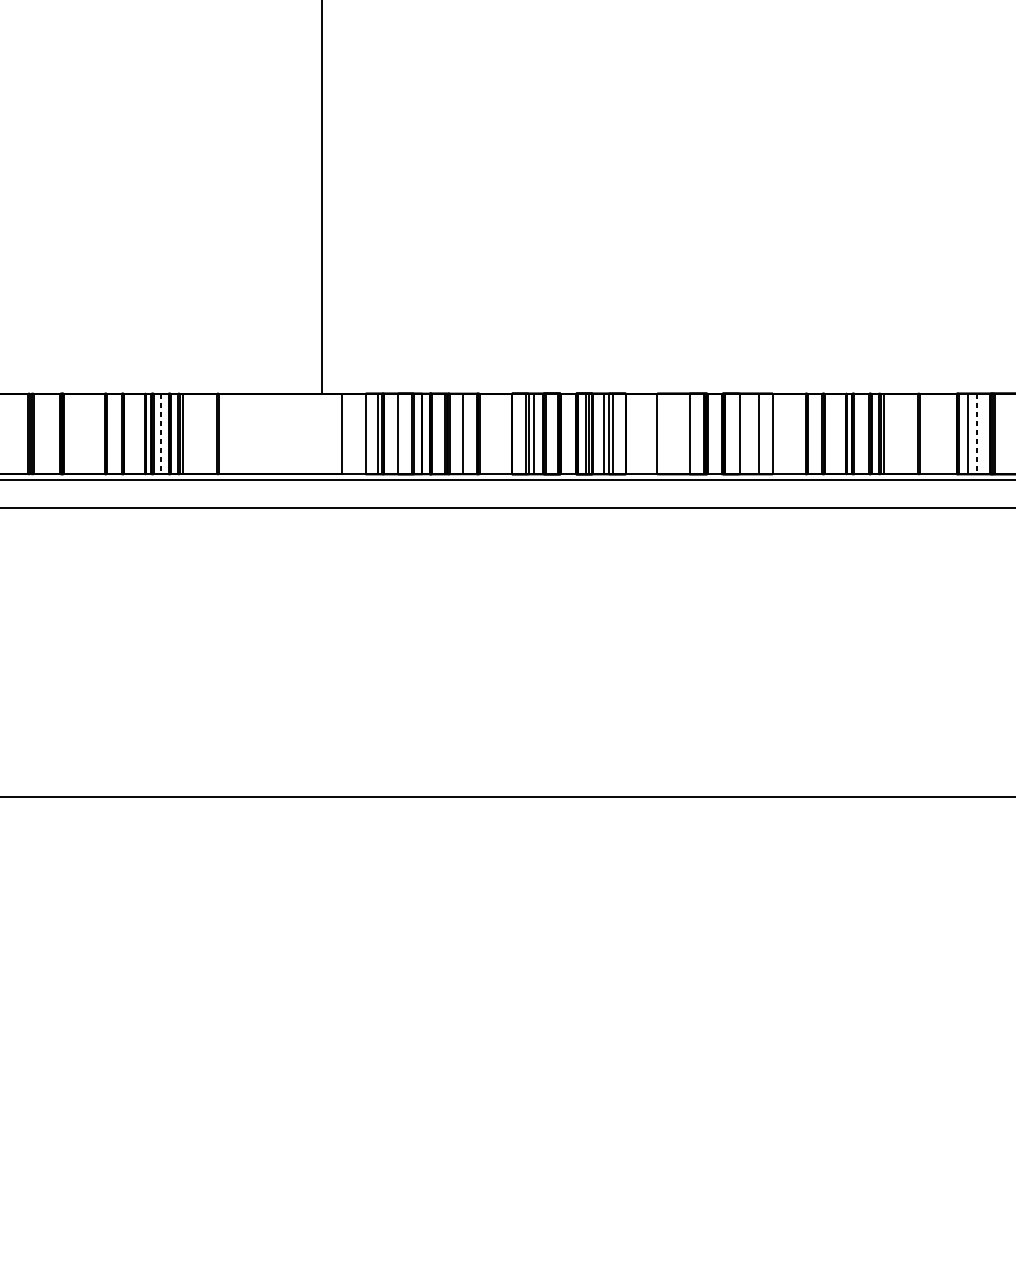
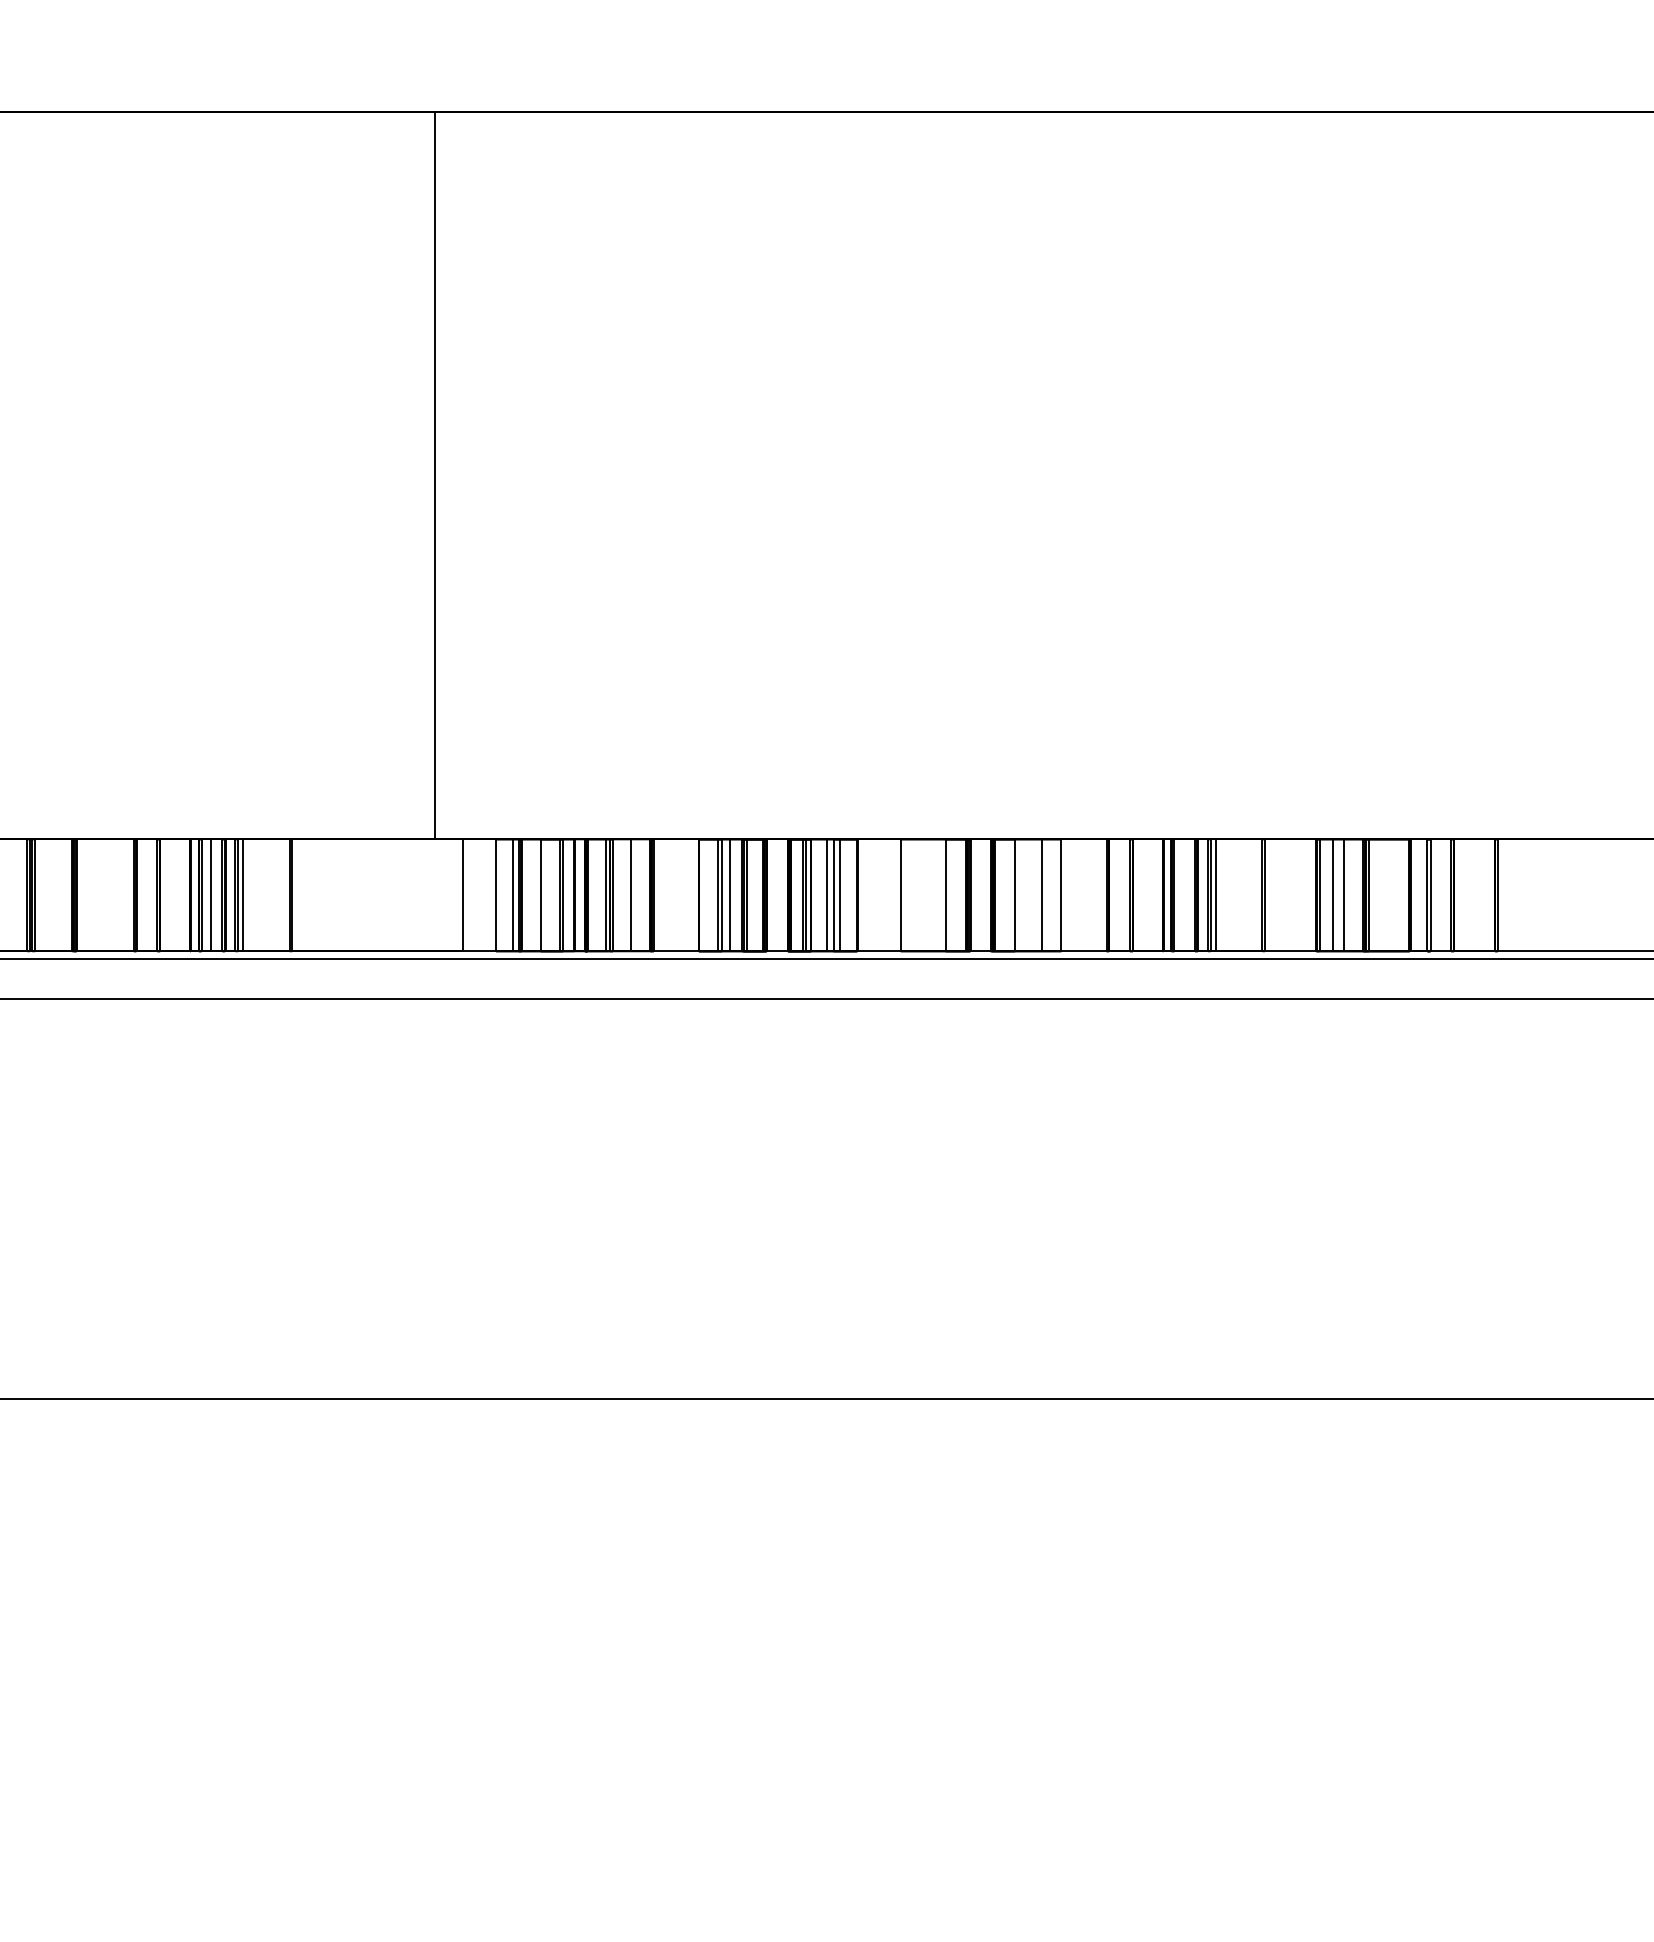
line: (160, 434) -> (211, 895), dashed -> solid
line: (976, 434) -> (1344, 895), dashed -> solid

